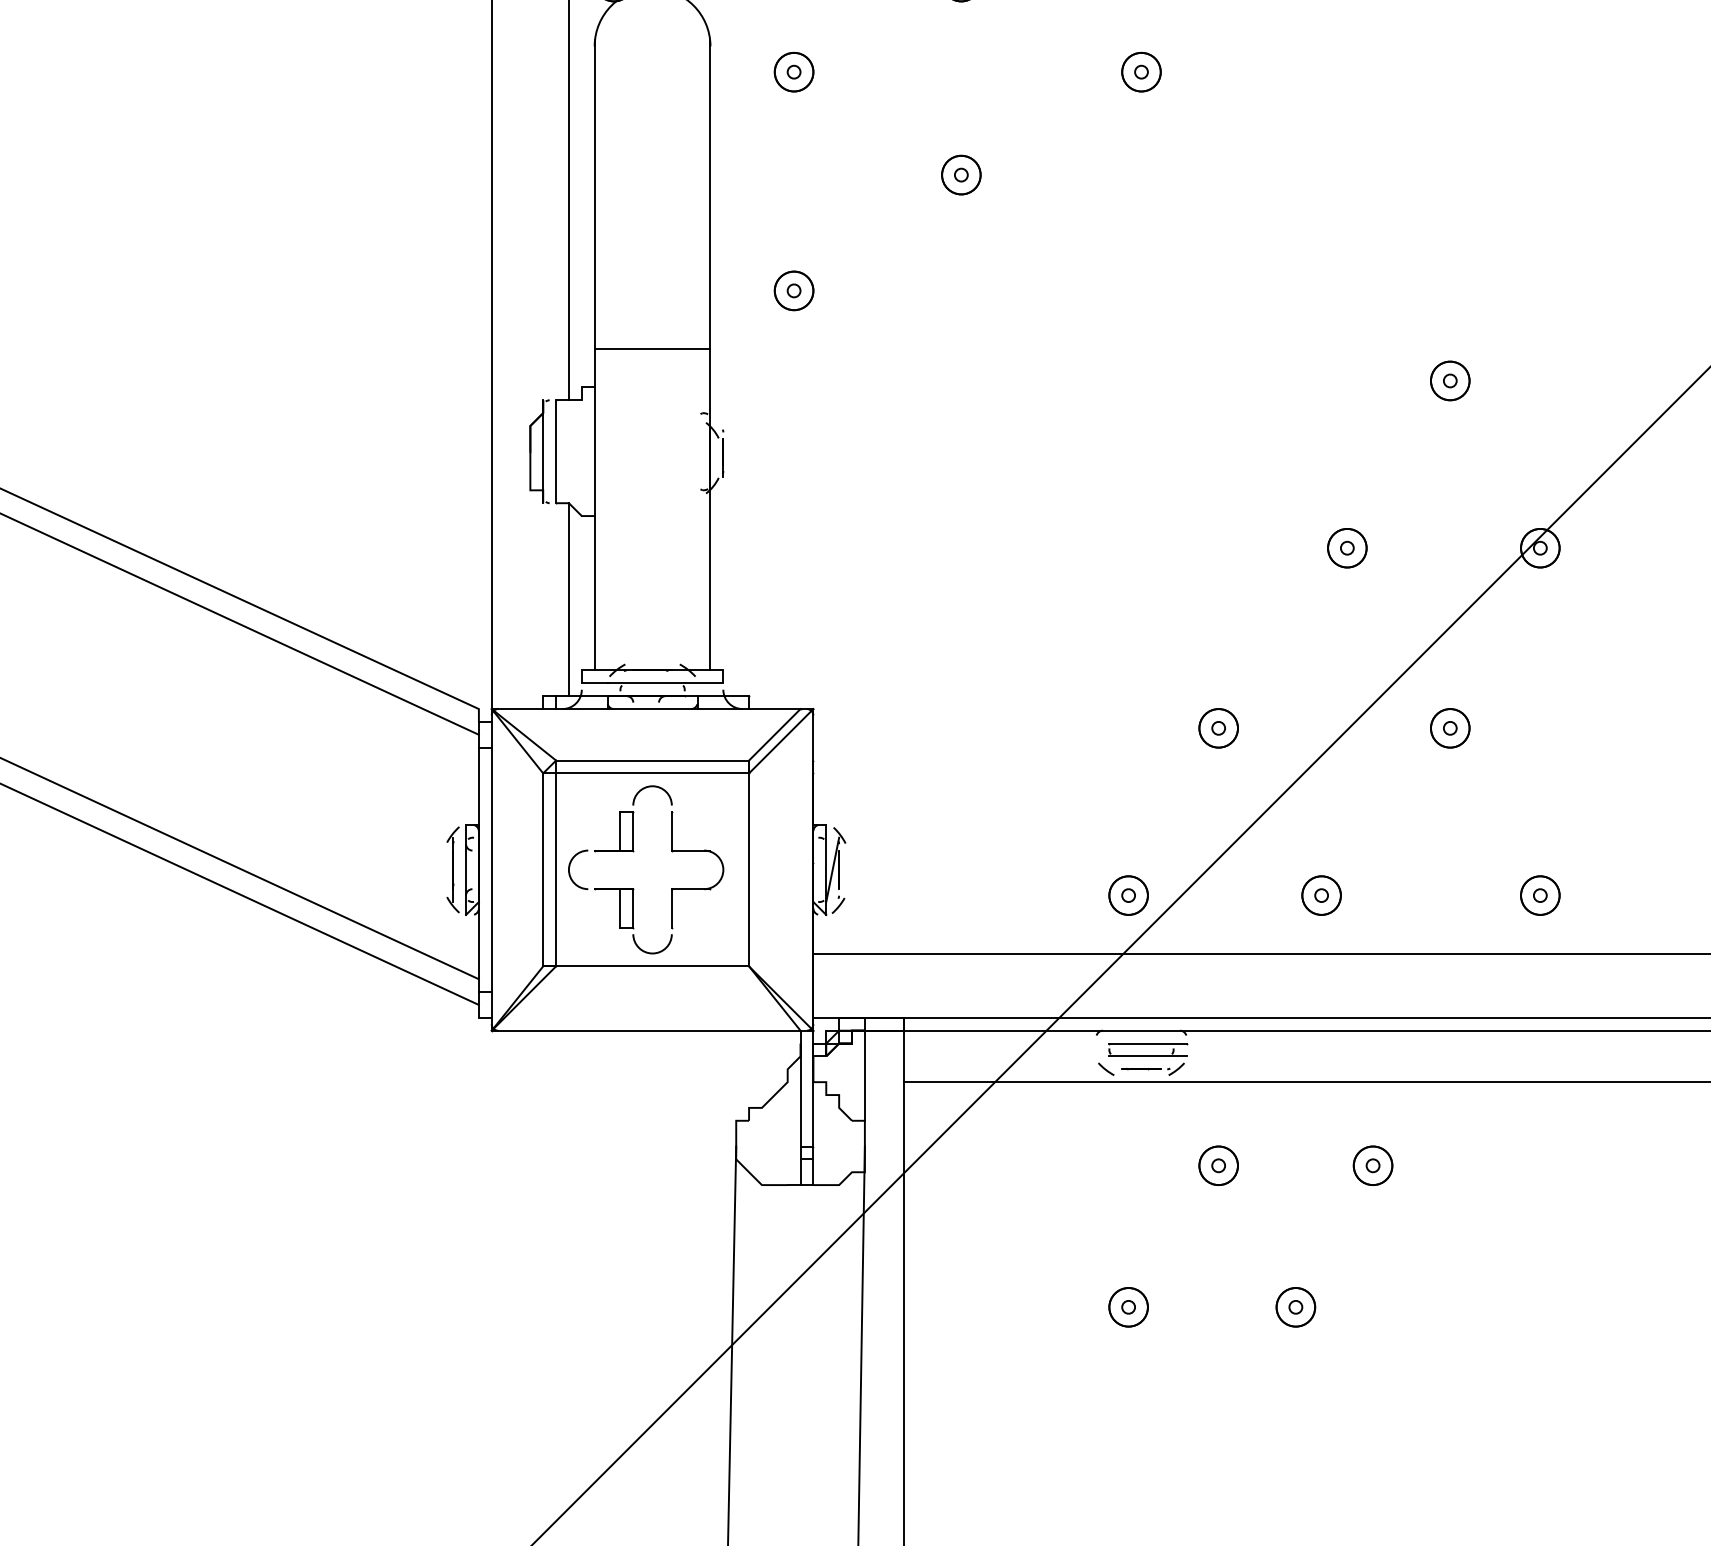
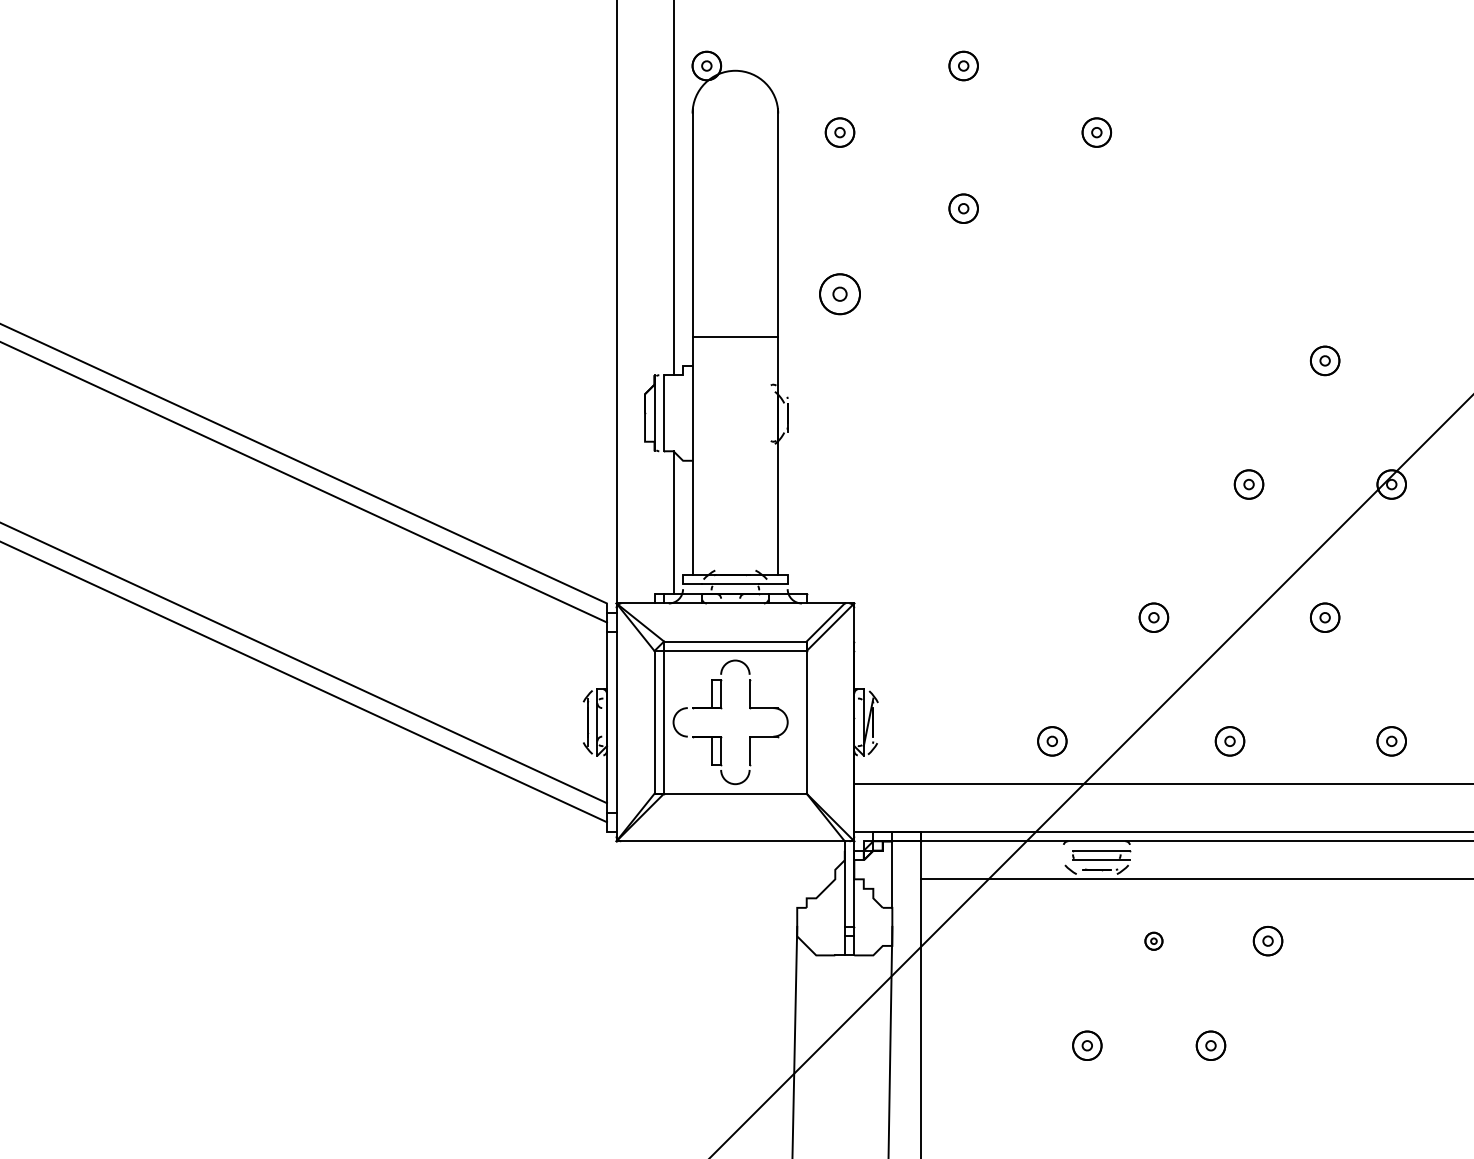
part: (793, 291) -> (839, 294), size x1.4
part: (1128, 895) -> (1052, 741), moved
part: (1218, 1166) -> (1153, 941), size x0.6

